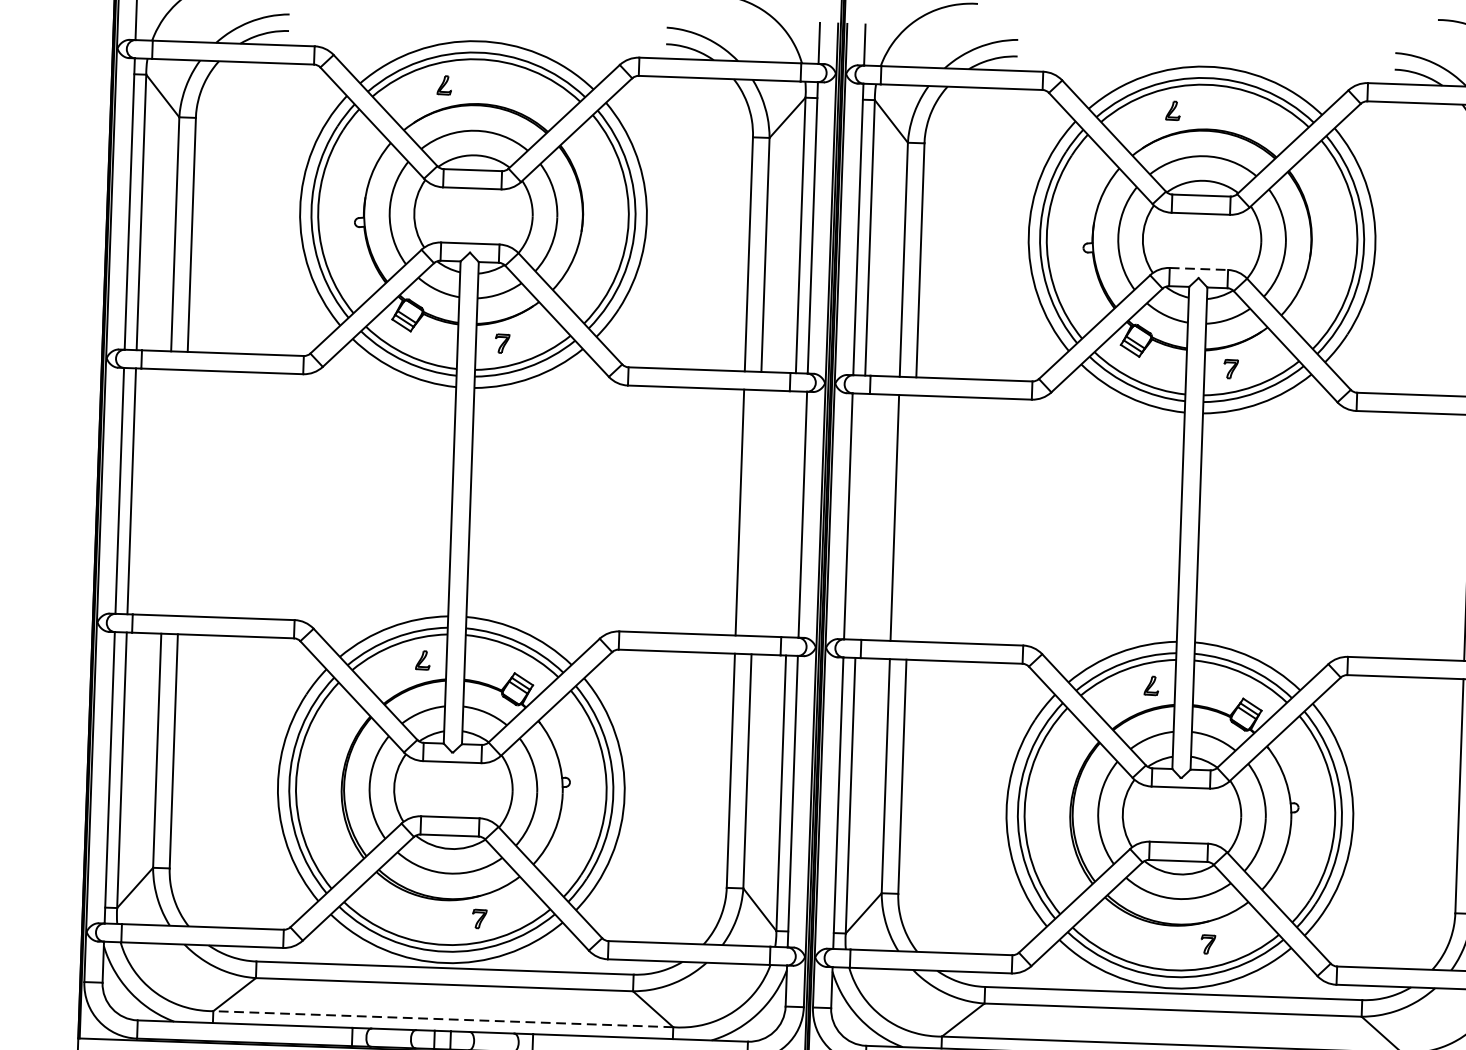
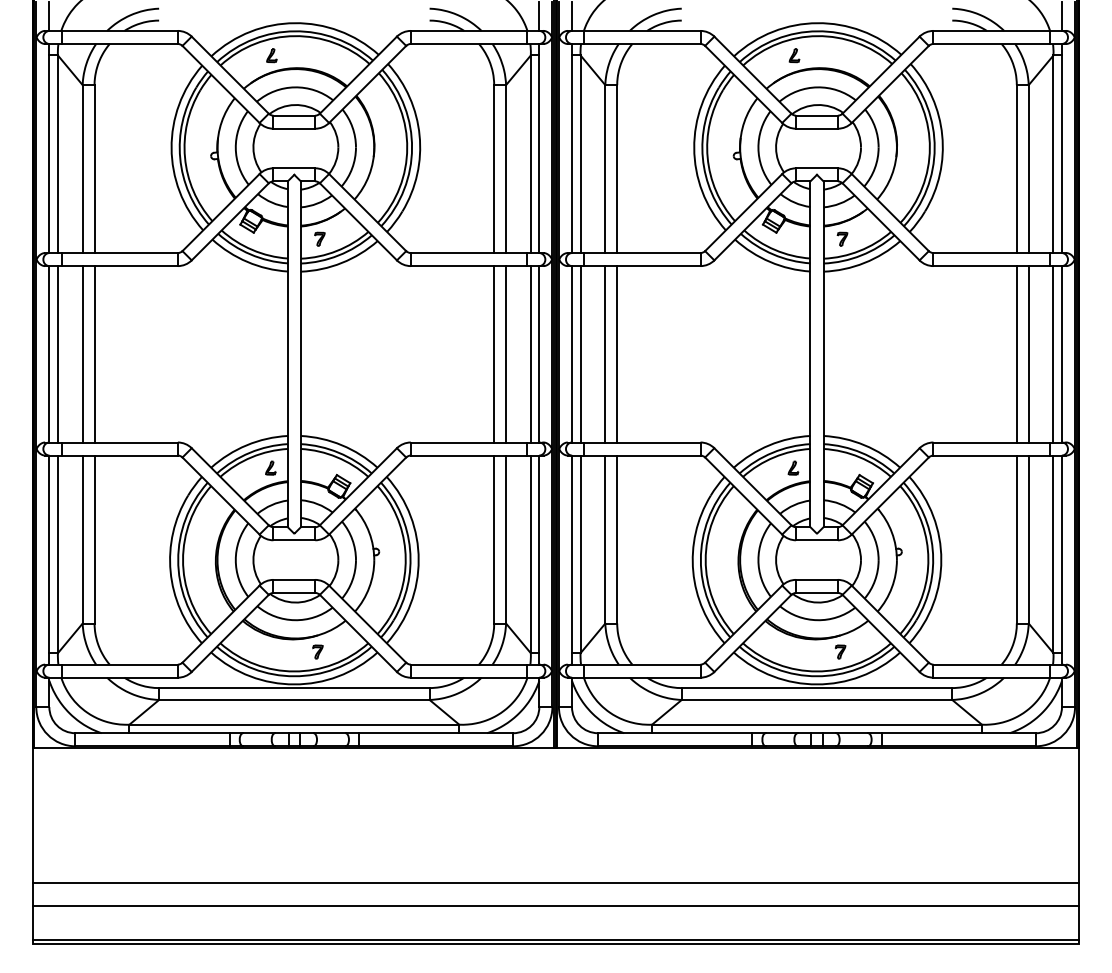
line: (1198, 269) -> (816, 168), dashed -> solid
line: (165, 492) -> (82, 354), added
line: (182, 493) -> (94, 354), added
line: (757, 513) -> (506, 354), added
line: (790, 514) -> (530, 354), added
line: (860, 517) -> (580, 354), added
line: (911, 518) -> (617, 354), added
line: (443, 1018) -> (294, 724), dashed -> solid

